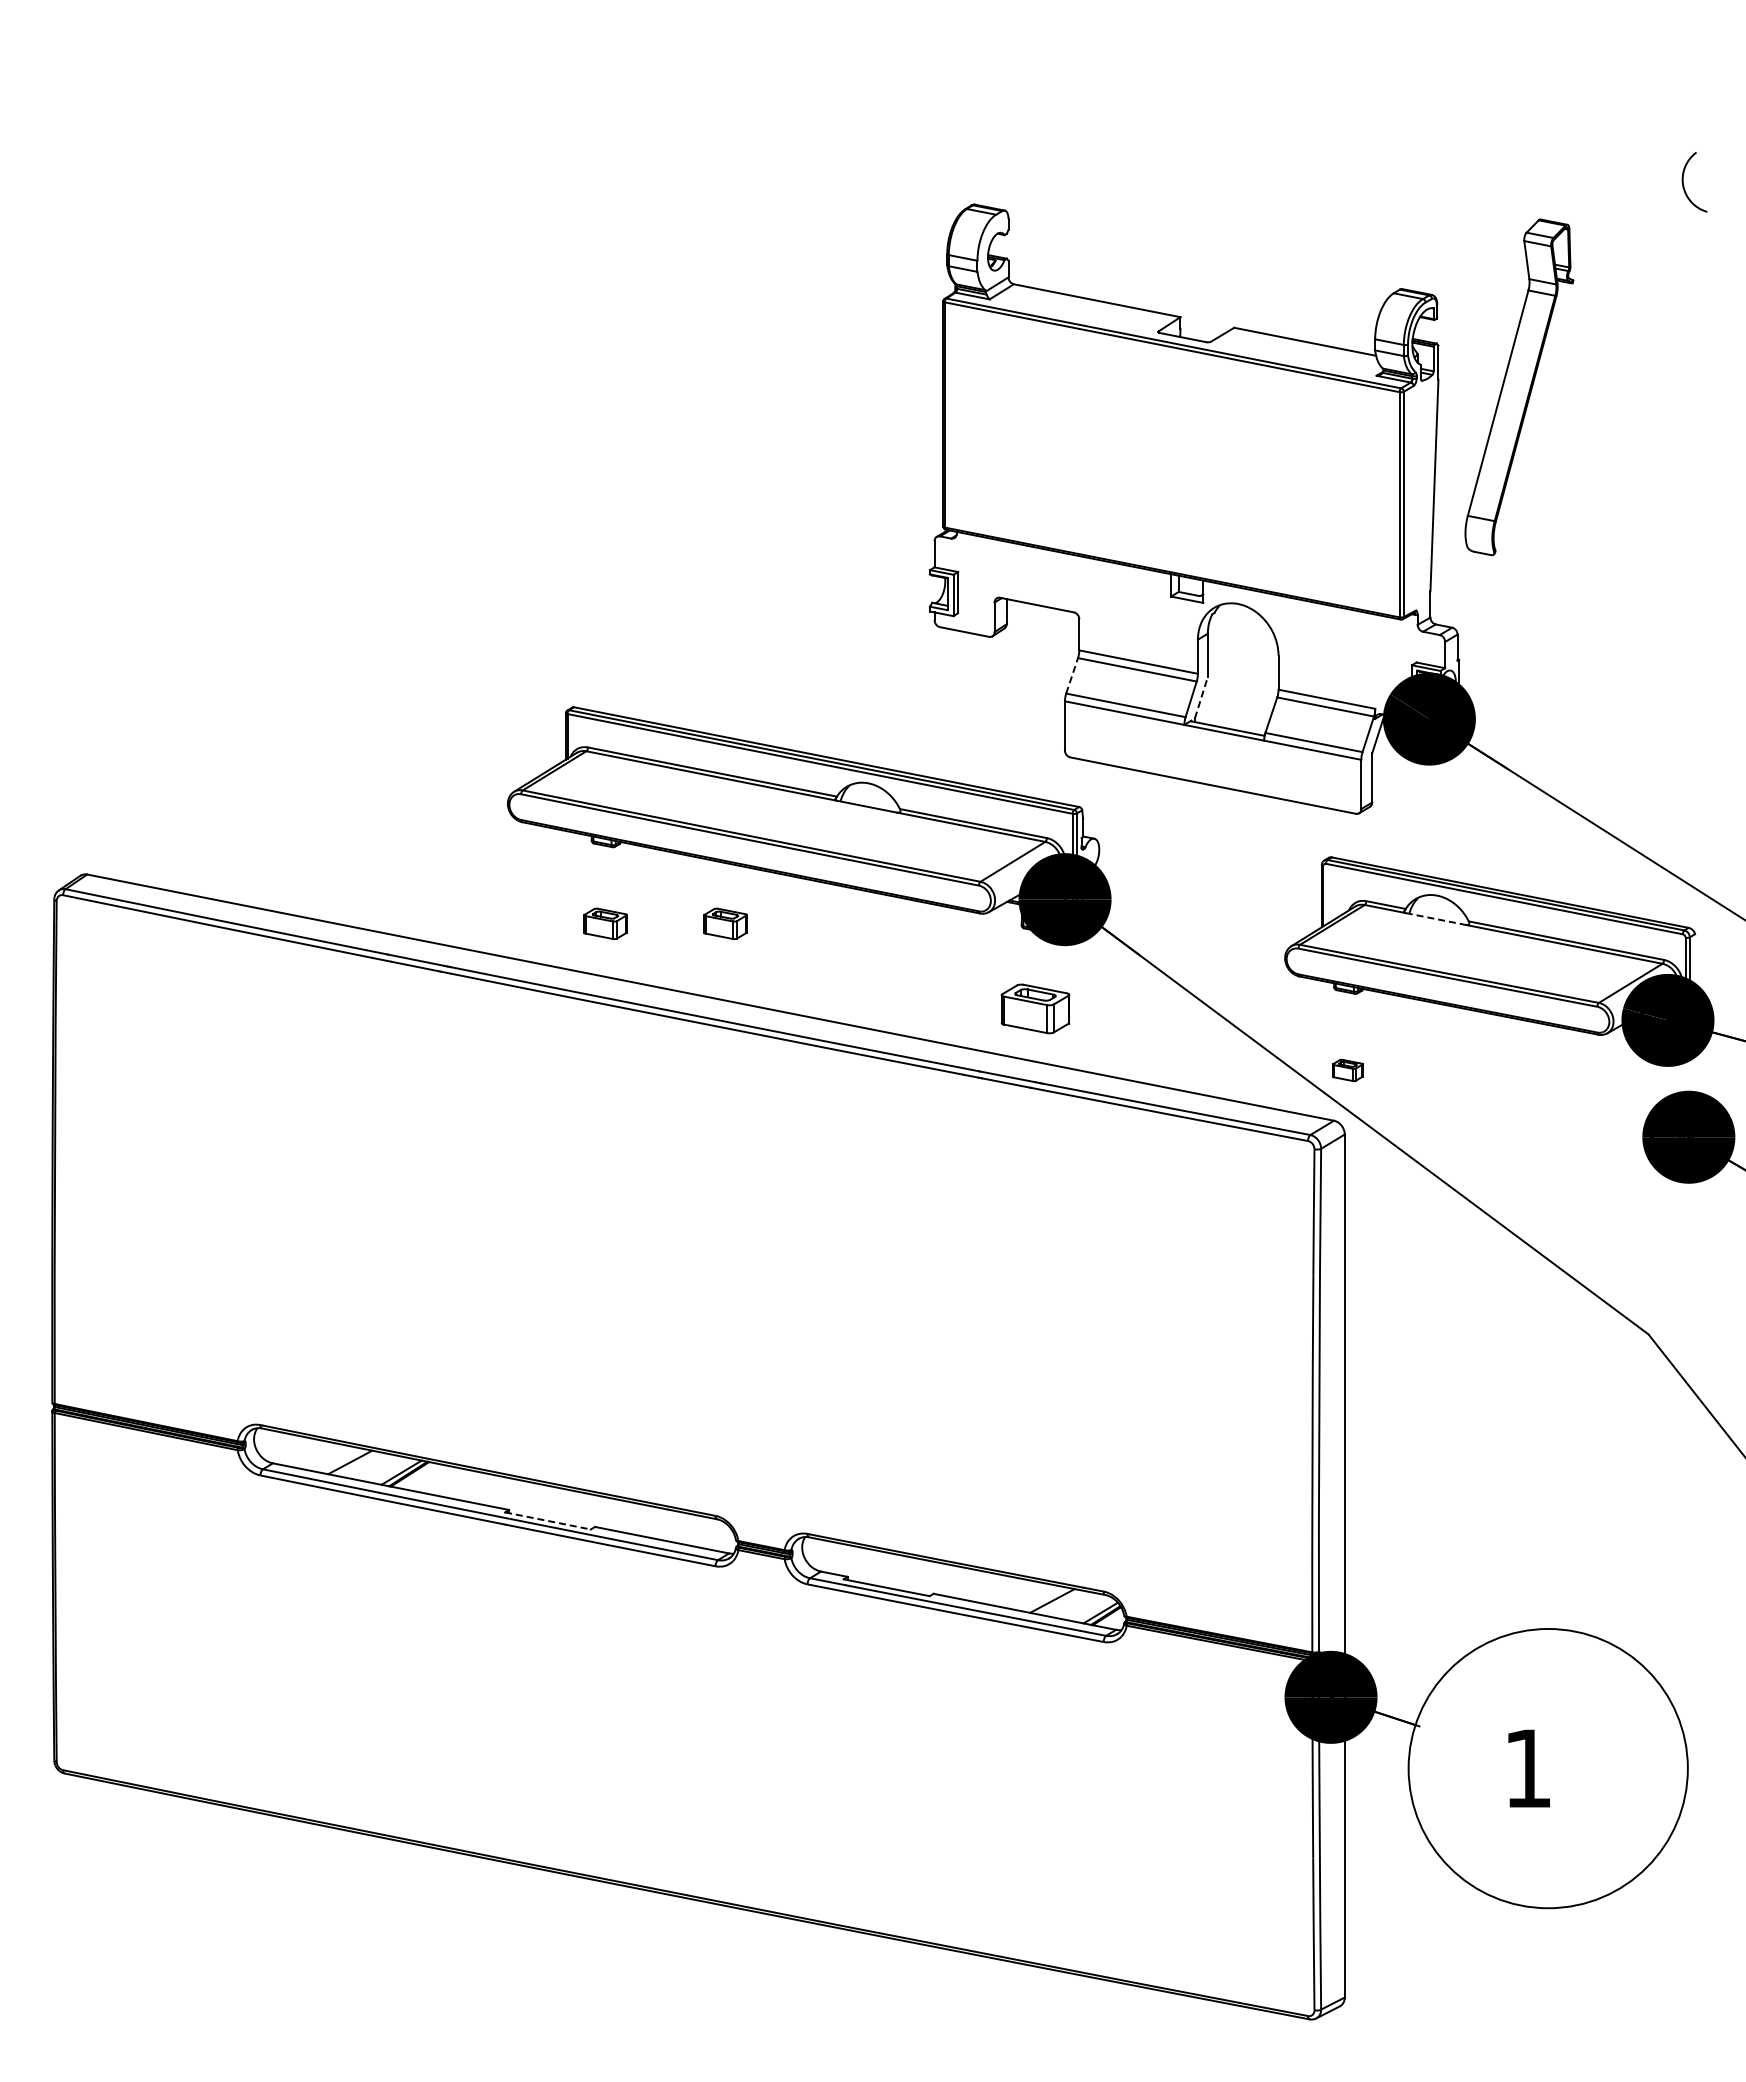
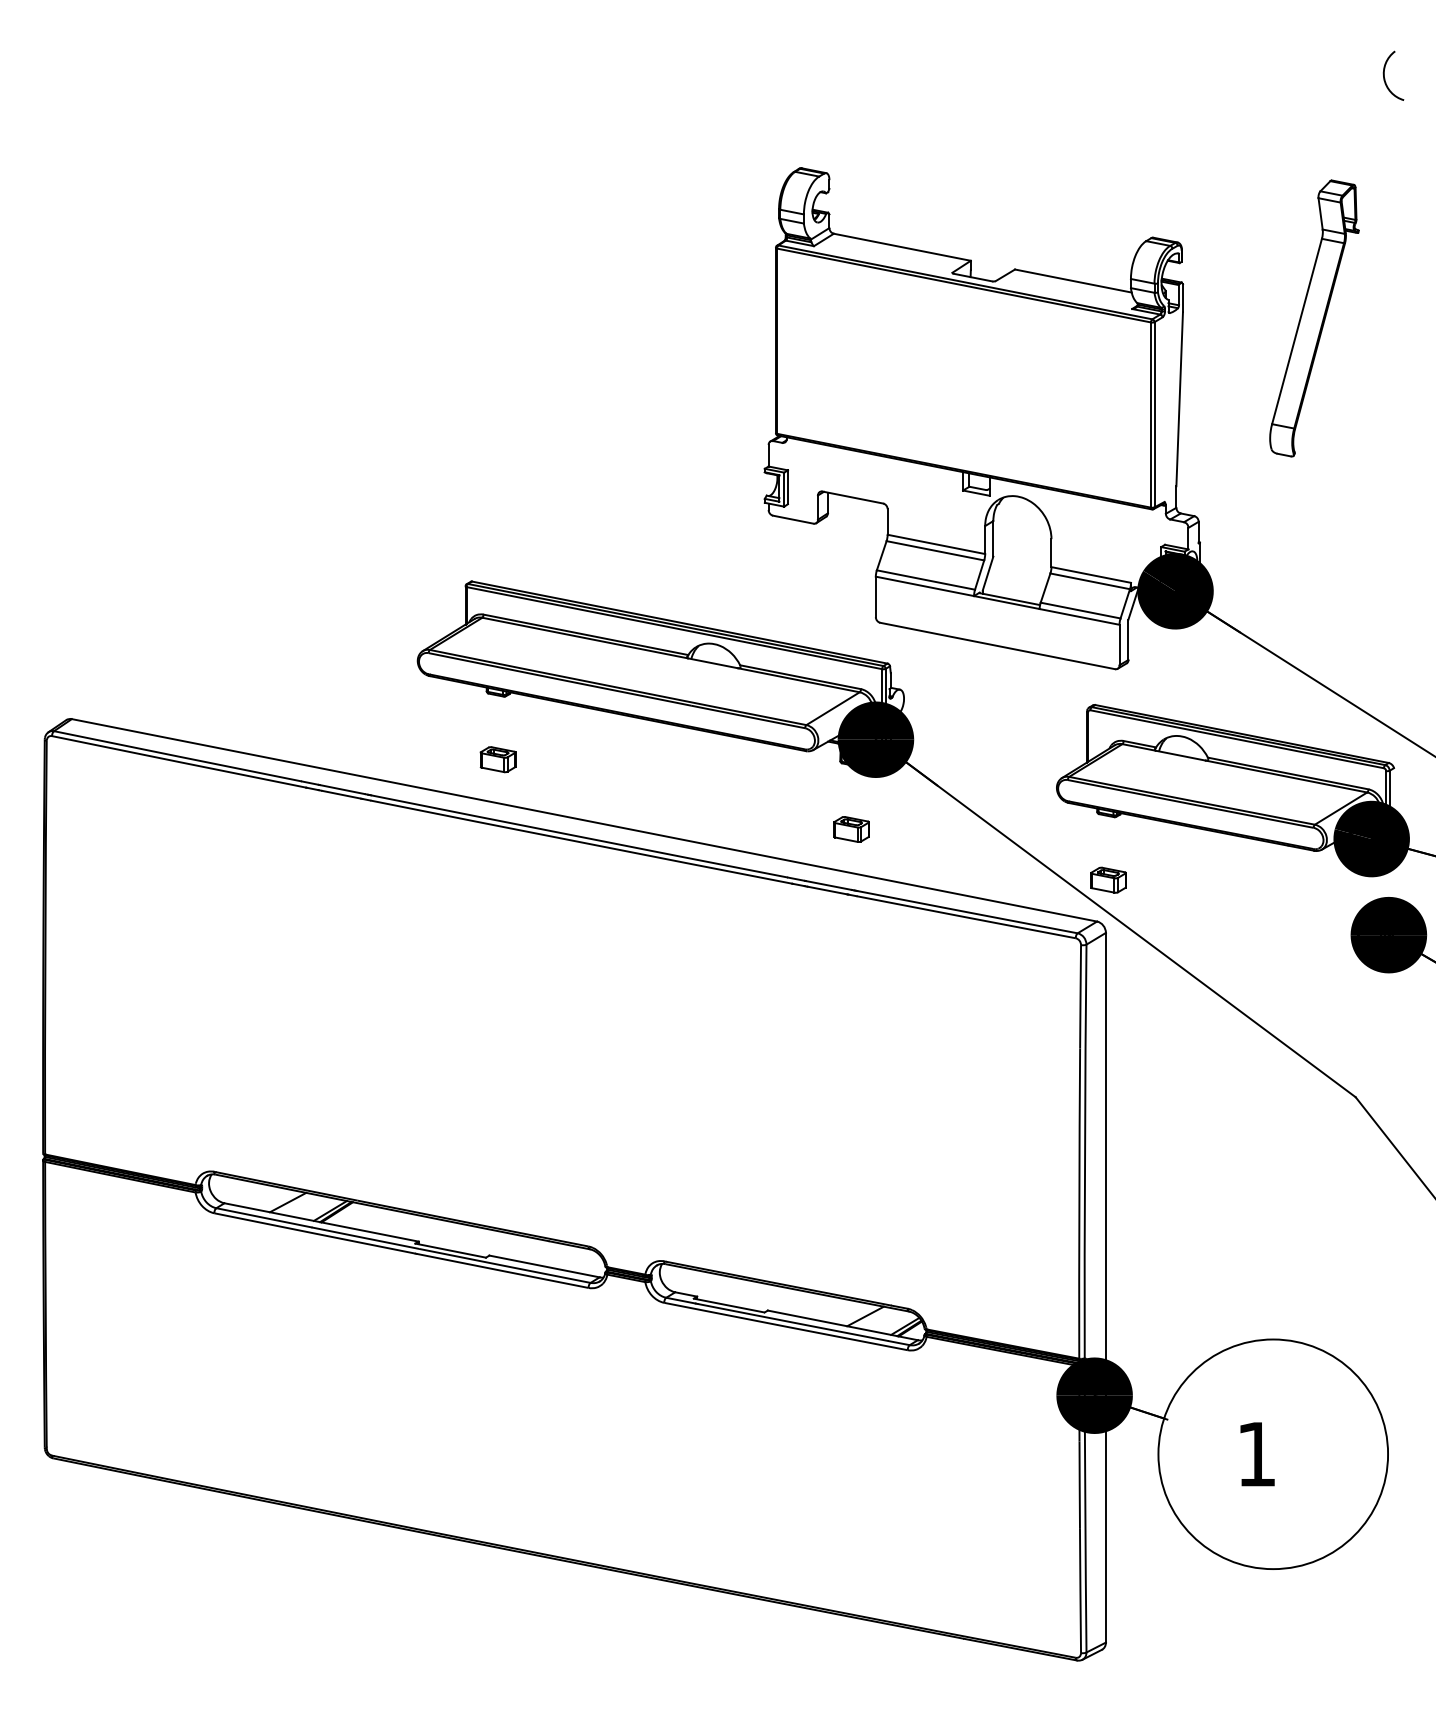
arc: (1684, 185) -> (1385, 78), moved
part: (1519, 387) -> (1314, 318), moved
line: (1072, 675) -> (882, 555), dashed -> solid
line: (1201, 697) -> (988, 573), dashed -> solid
line: (1435, 919) -> (1180, 756), dashed -> solid
part: (725, 923) -> (596, 759), removed
part: (1035, 1008) -> (851, 829), size x0.62
part: (1347, 1070) -> (1108, 880), size x1.43
line: (547, 1520) -> (450, 1250), dashed -> solid

